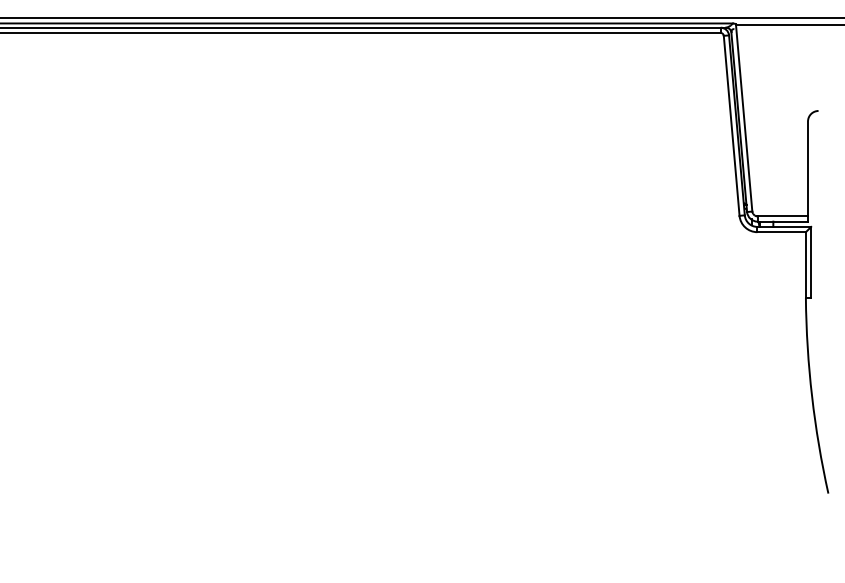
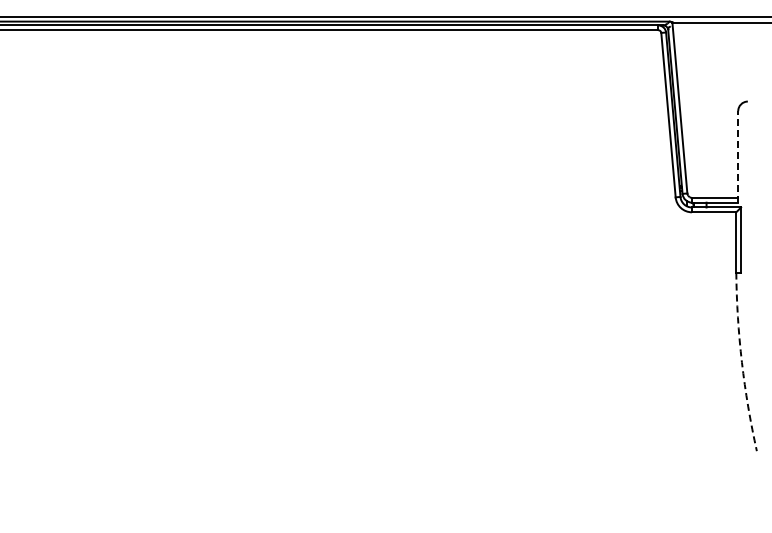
line: (808, 171) -> (738, 156), solid -> dashed
arc: (811, 396) -> (741, 362), solid -> dashed

